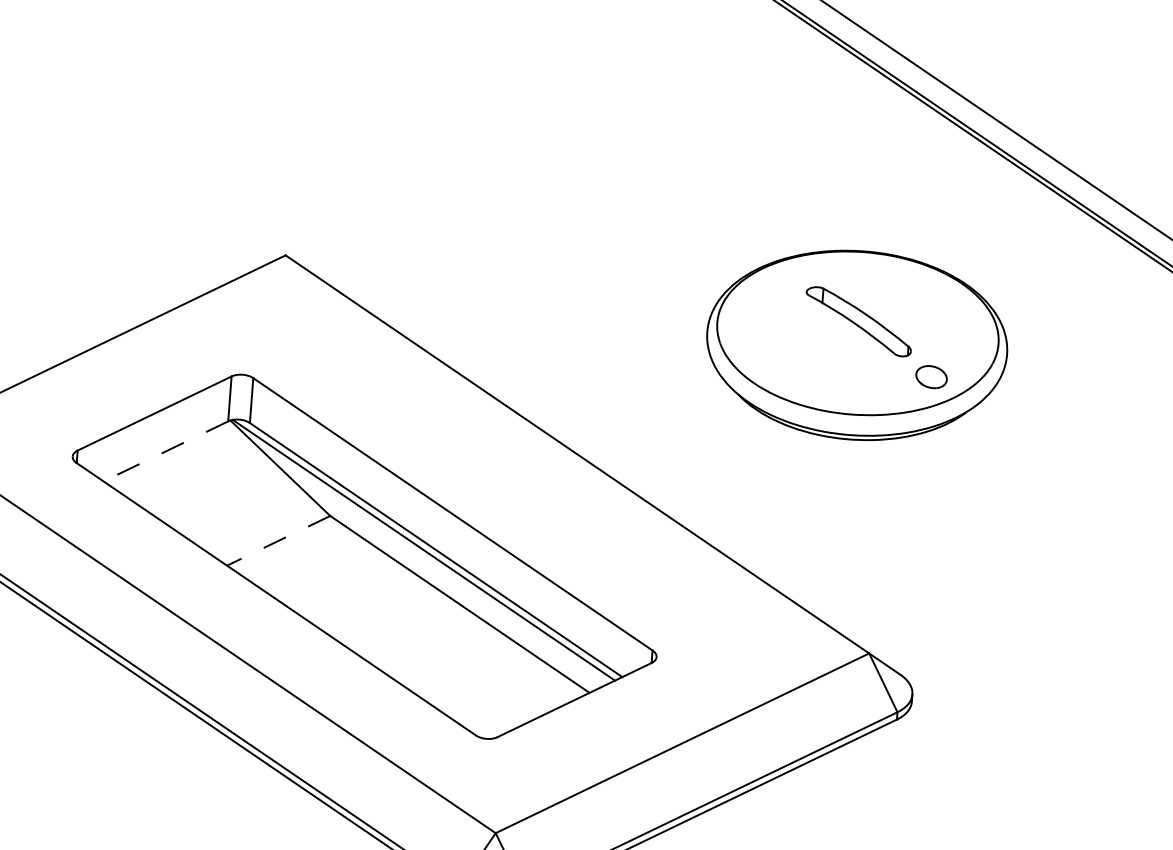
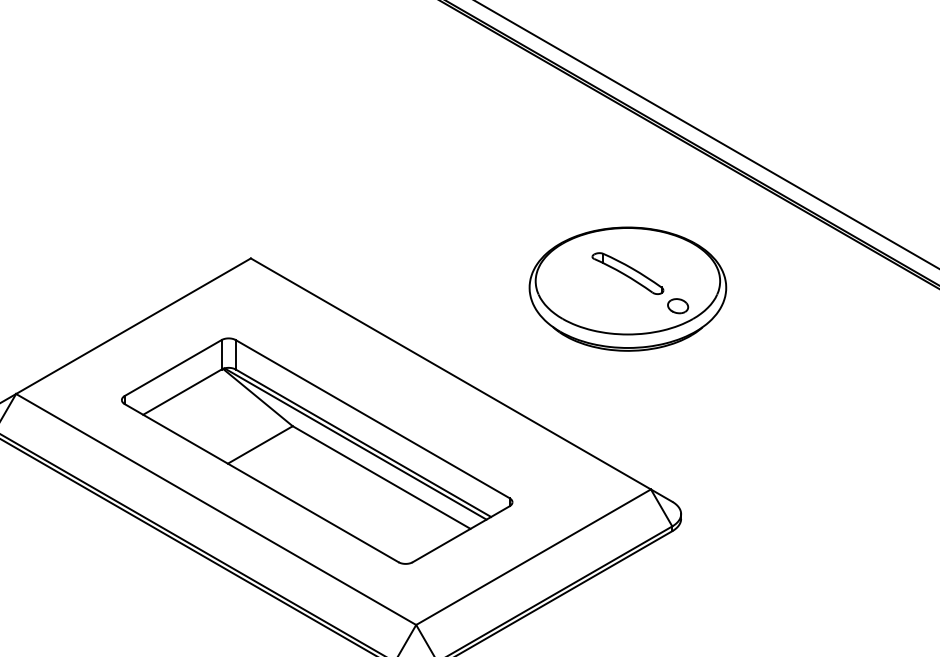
line: (164, 451) -> (181, 392), dashed -> solid
line: (277, 541) -> (259, 445), dashed -> solid

